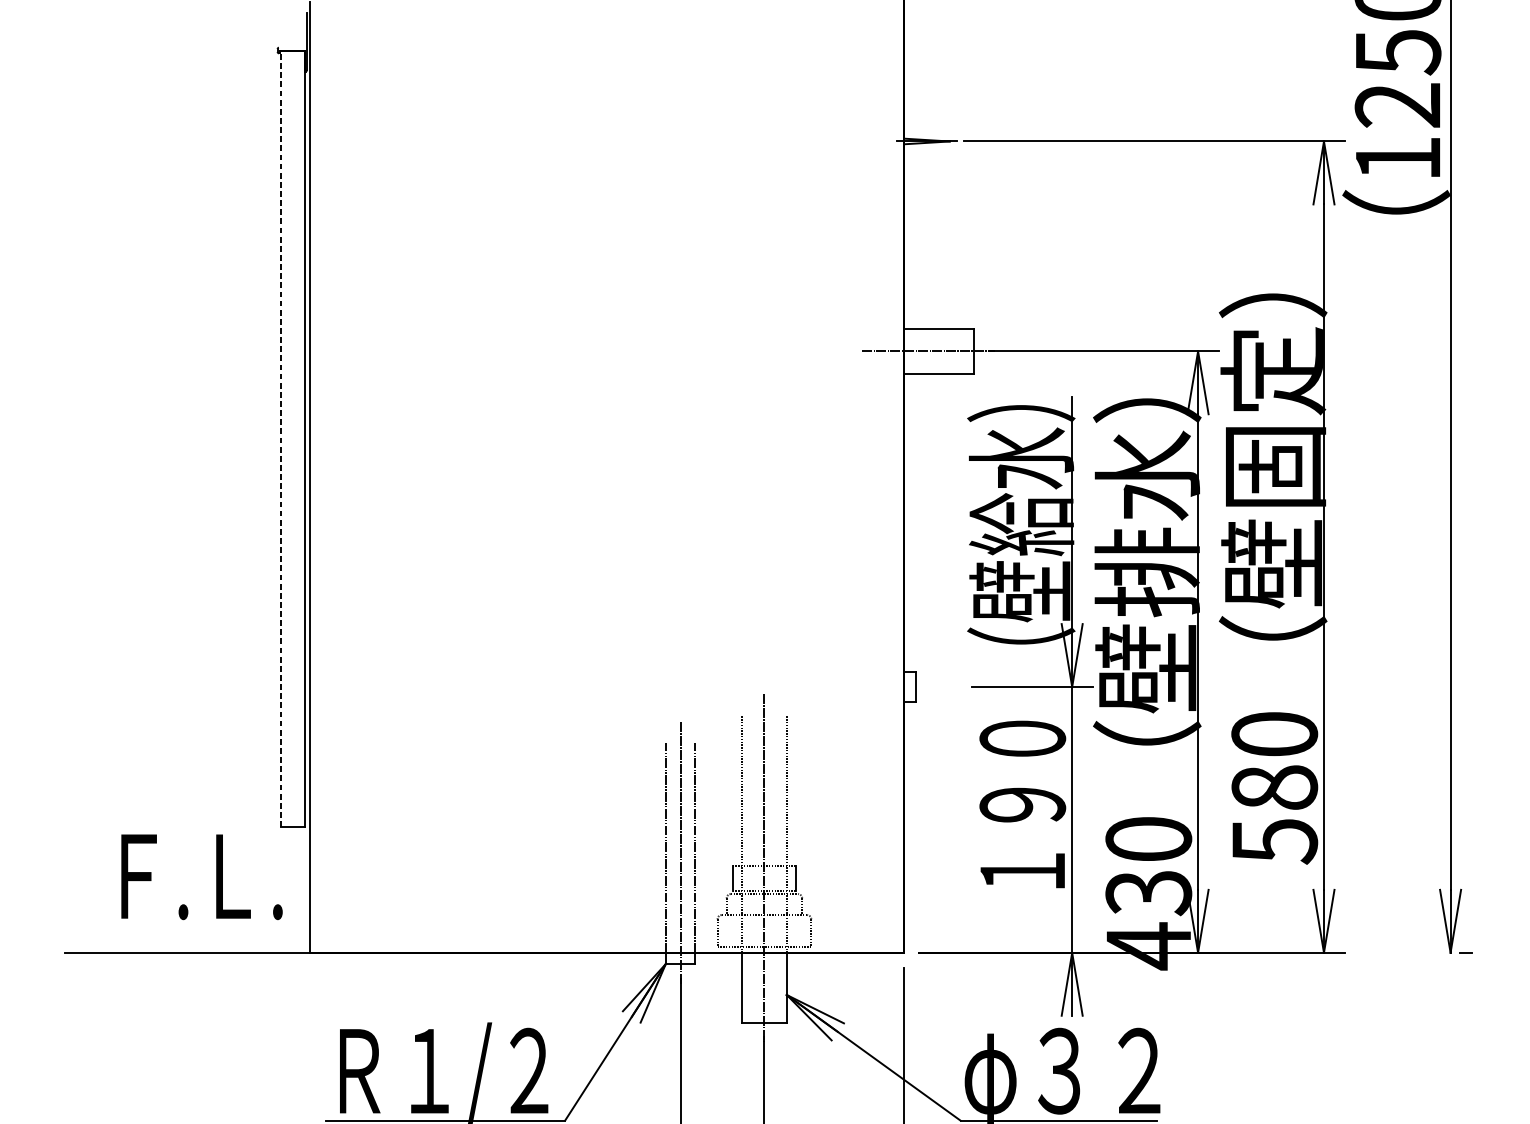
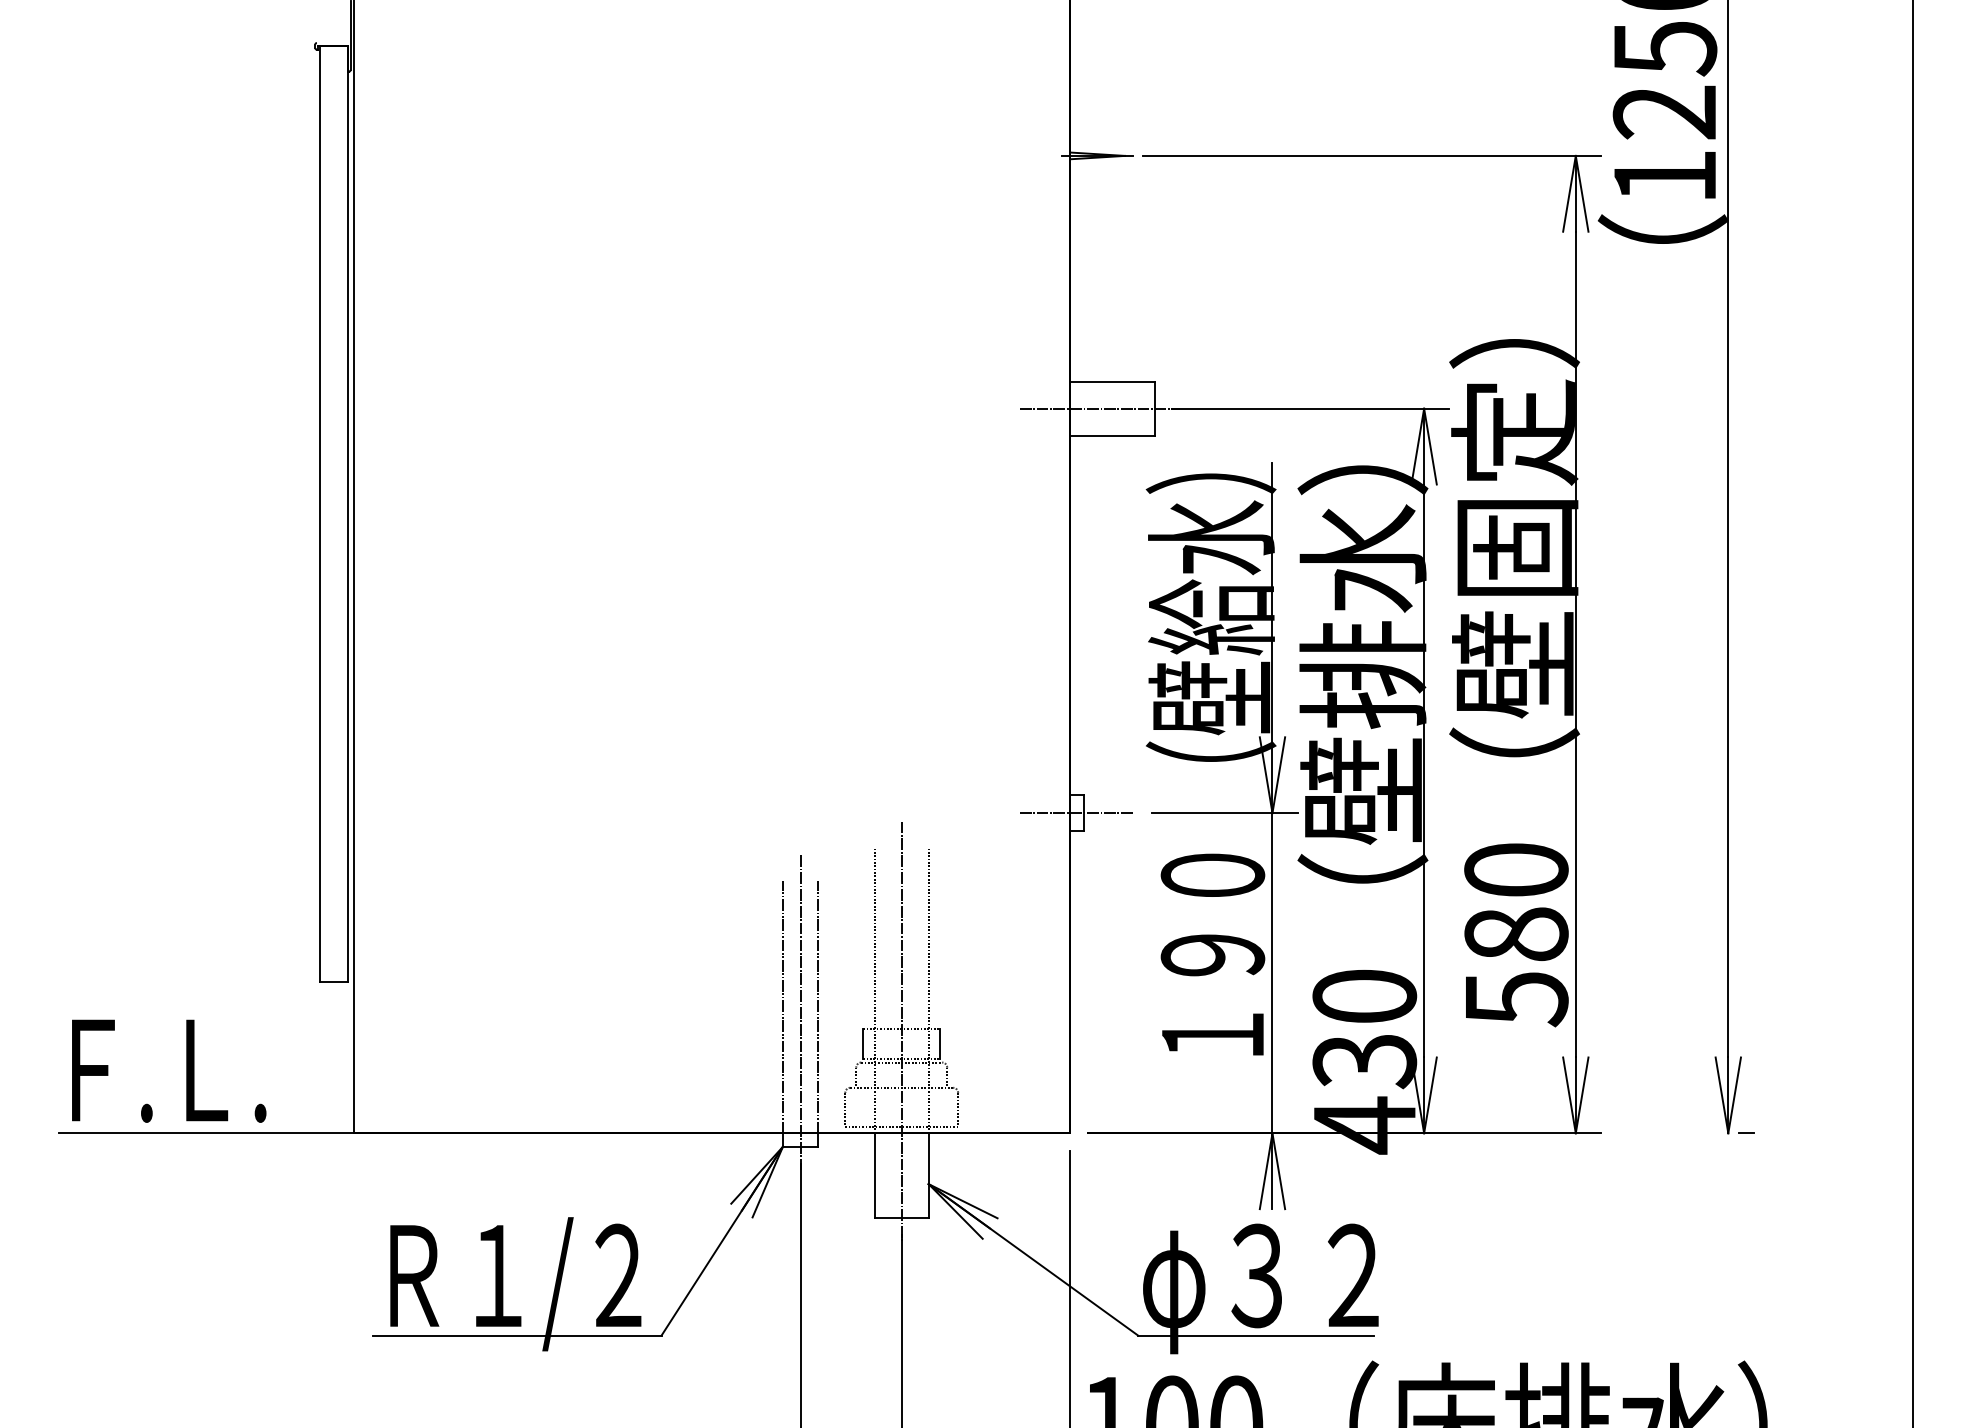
line: (281, 439) -> (319, 514), dashed -> solid
line: (909, 687) -> (1076, 813), added
text: (202, 876) -> (169, 1070), moved

